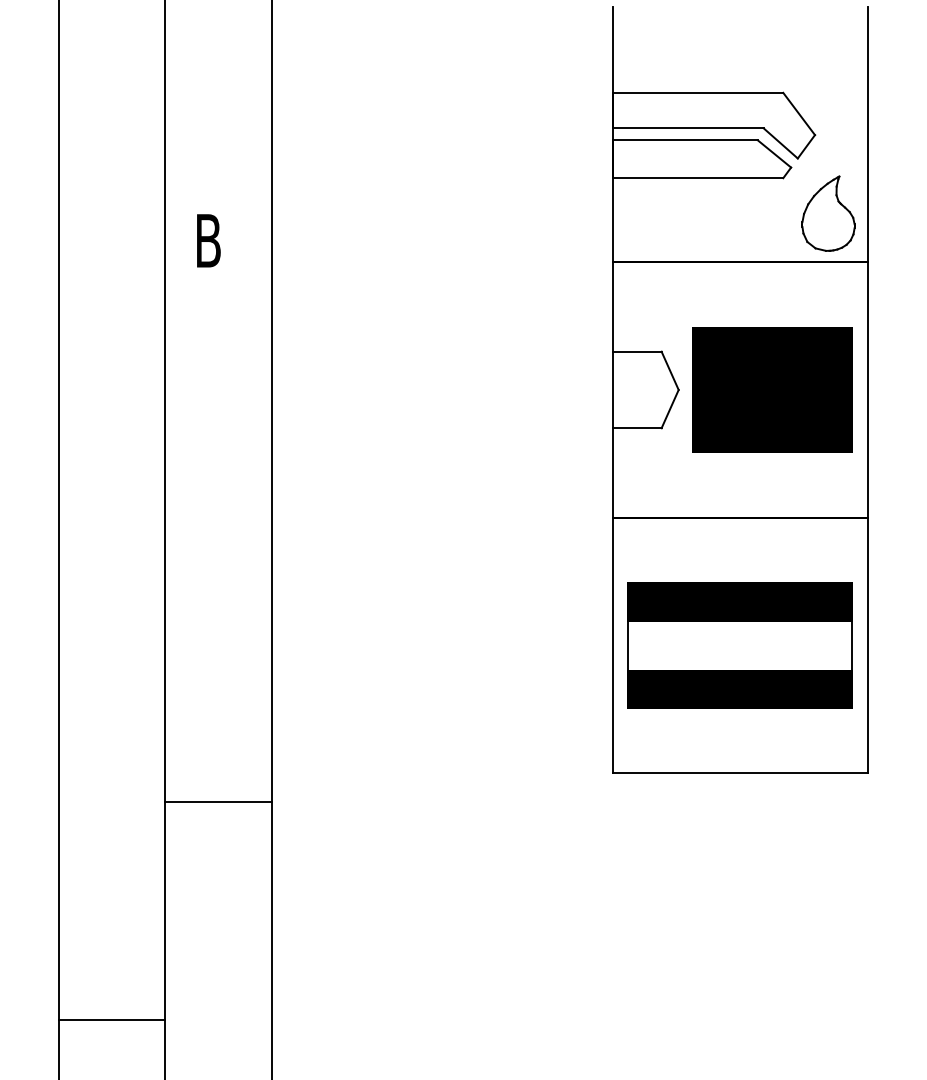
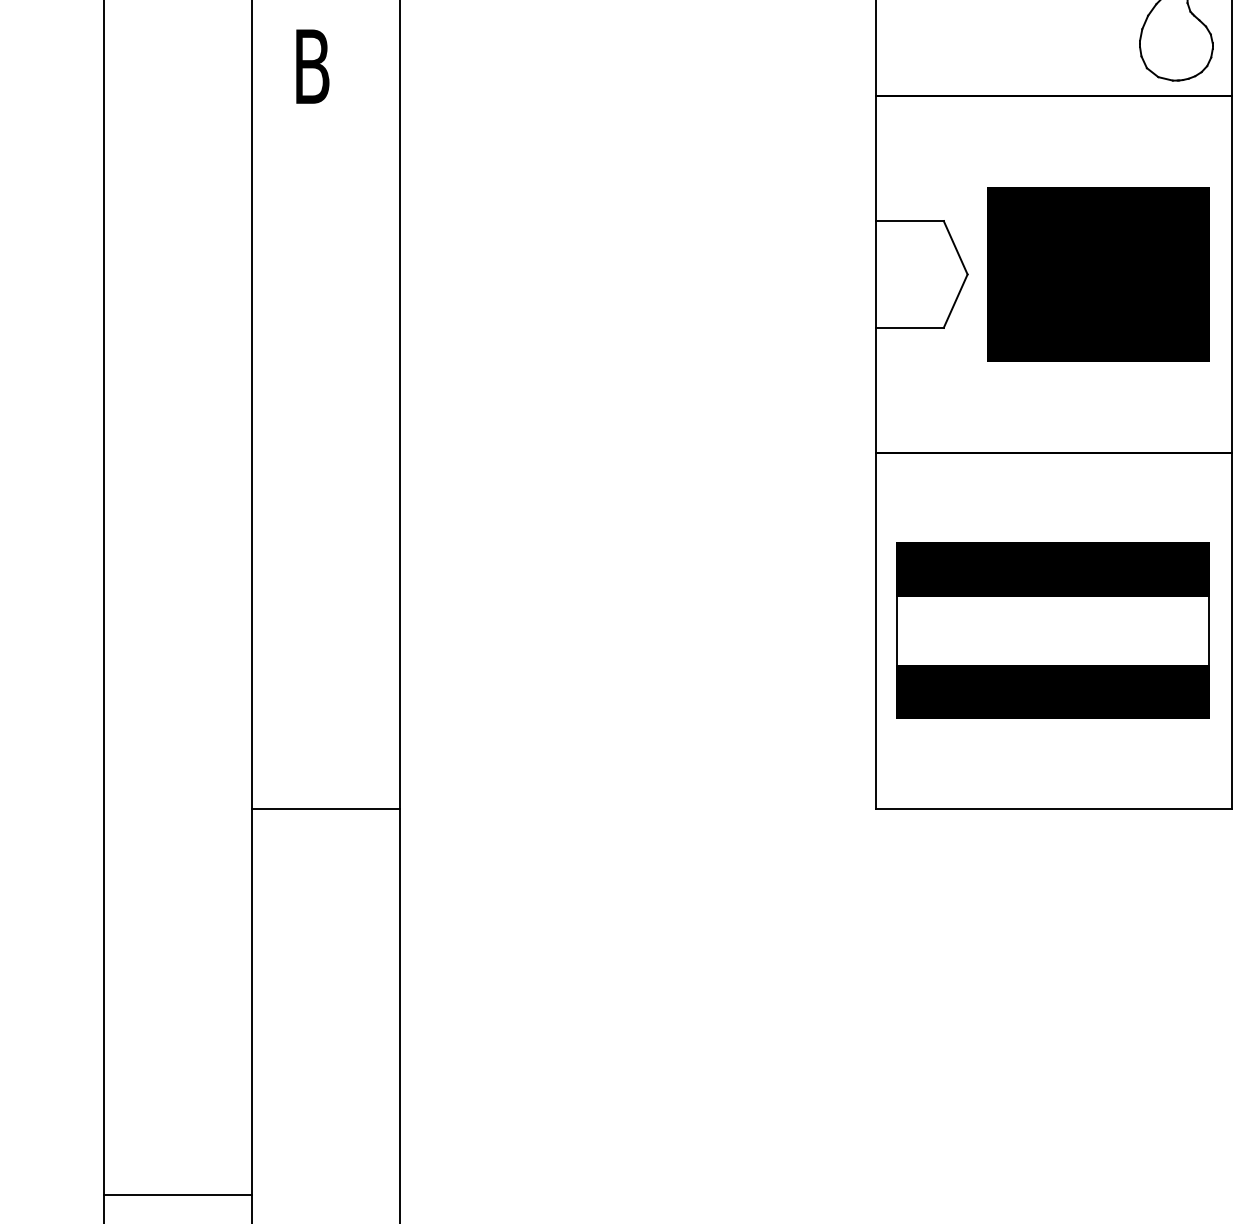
line: (218, 802) -> (326, 808), moved
line: (111, 1020) -> (177, 1195), moved

